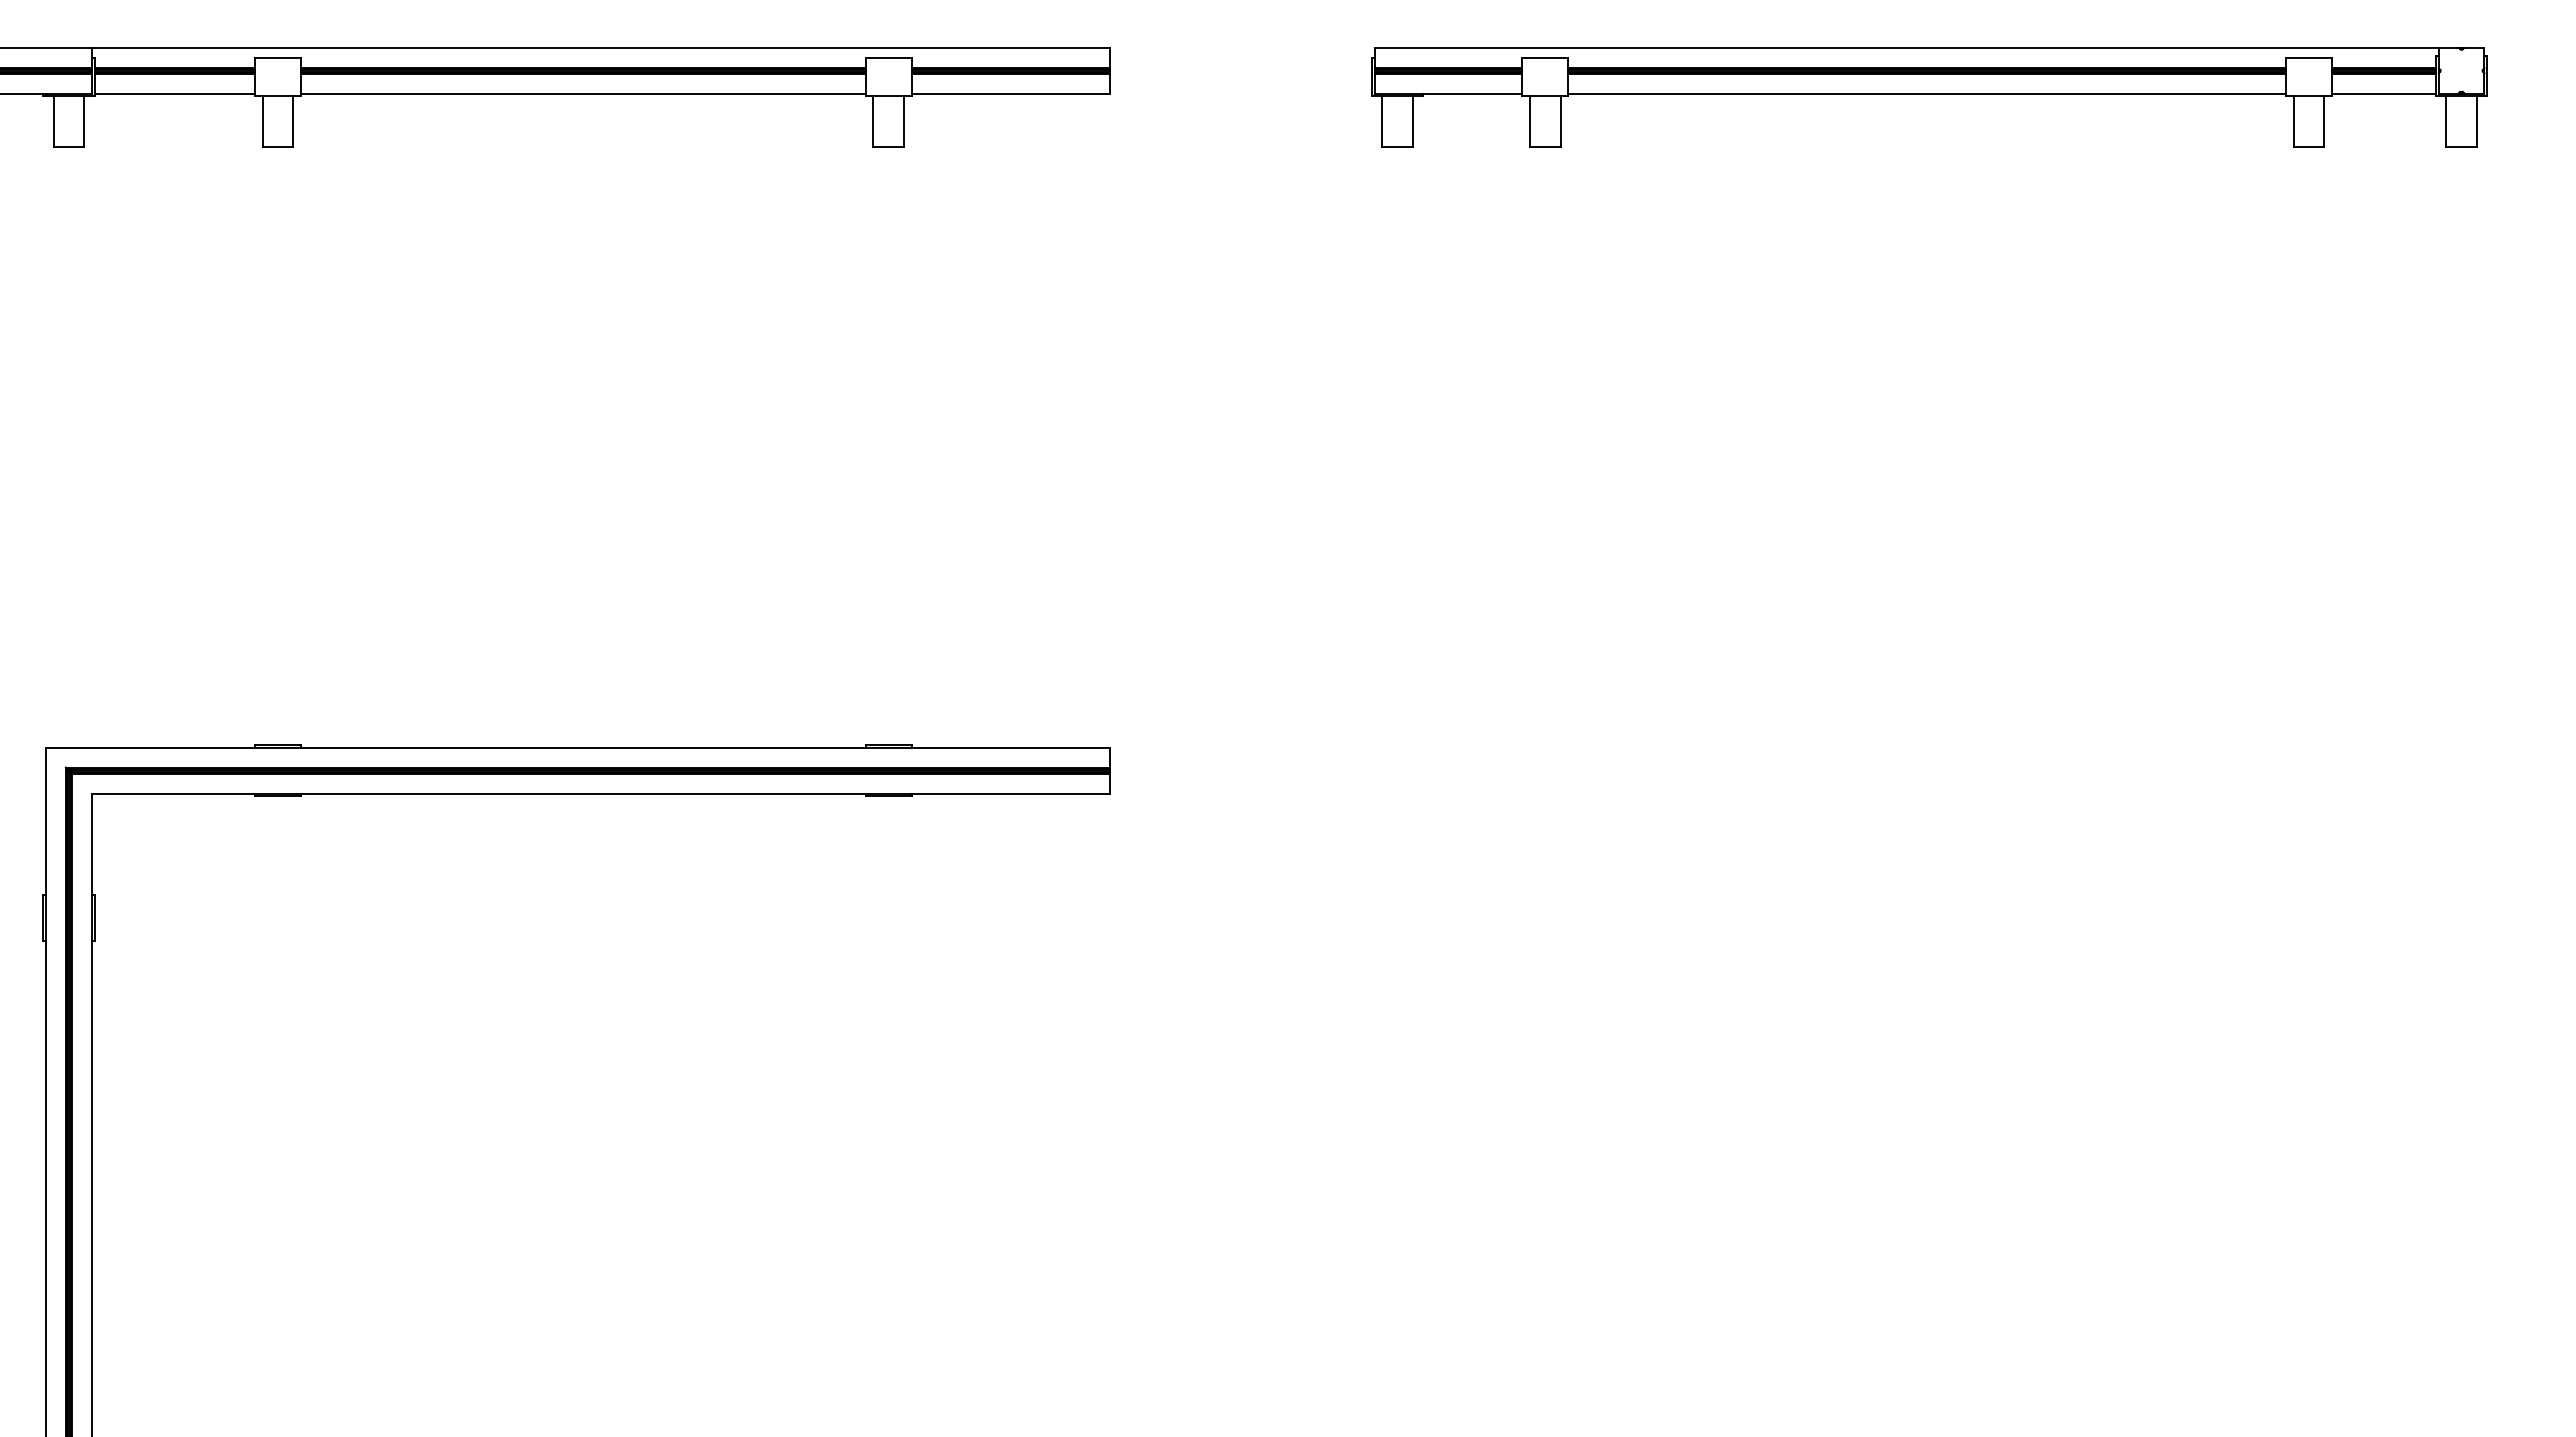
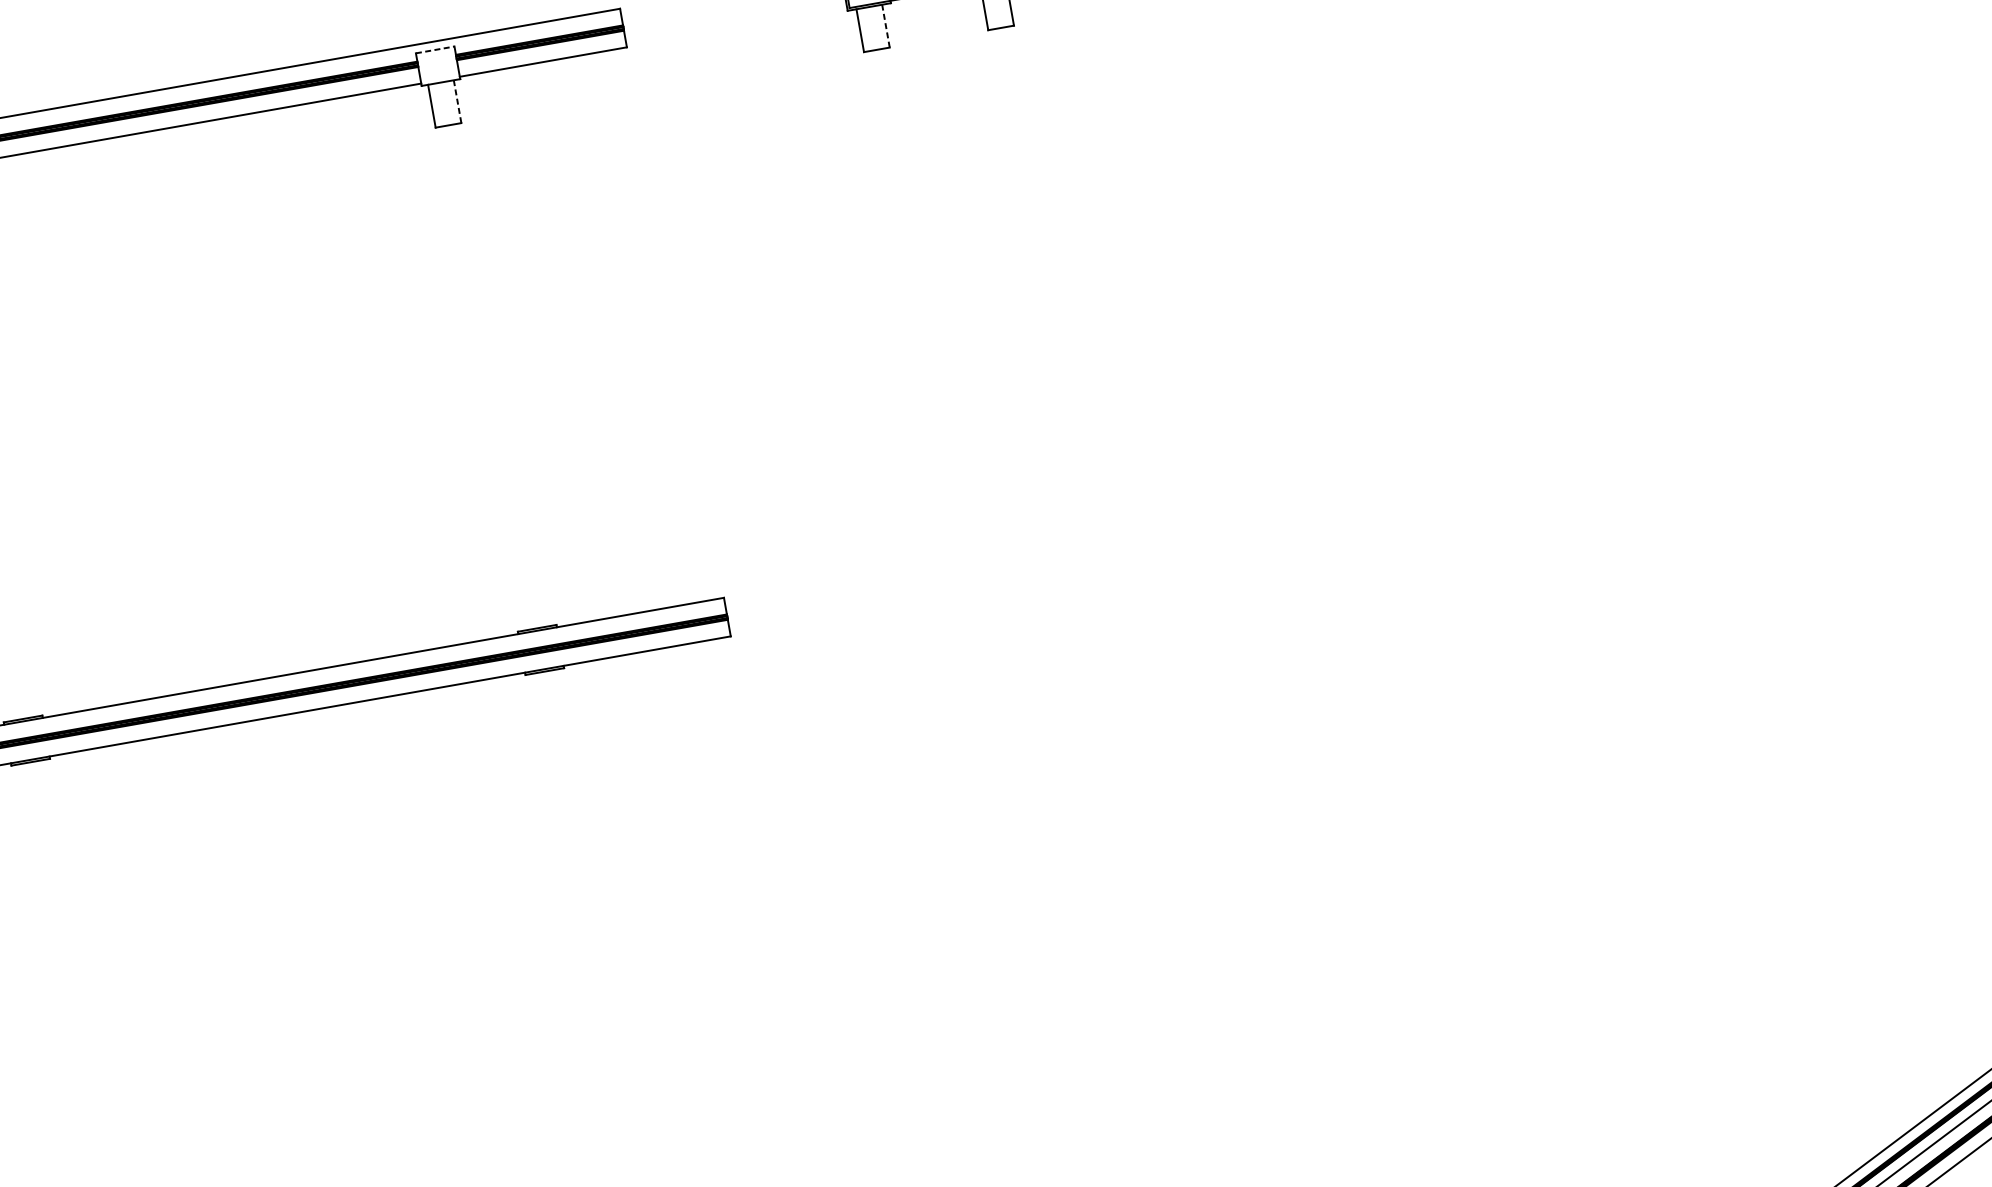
line: (888, 57) -> (435, 49), solid -> dashed
line: (903, 121) -> (457, 101), solid -> dashed
line: (1412, 121) -> (885, 25), solid -> dashed

